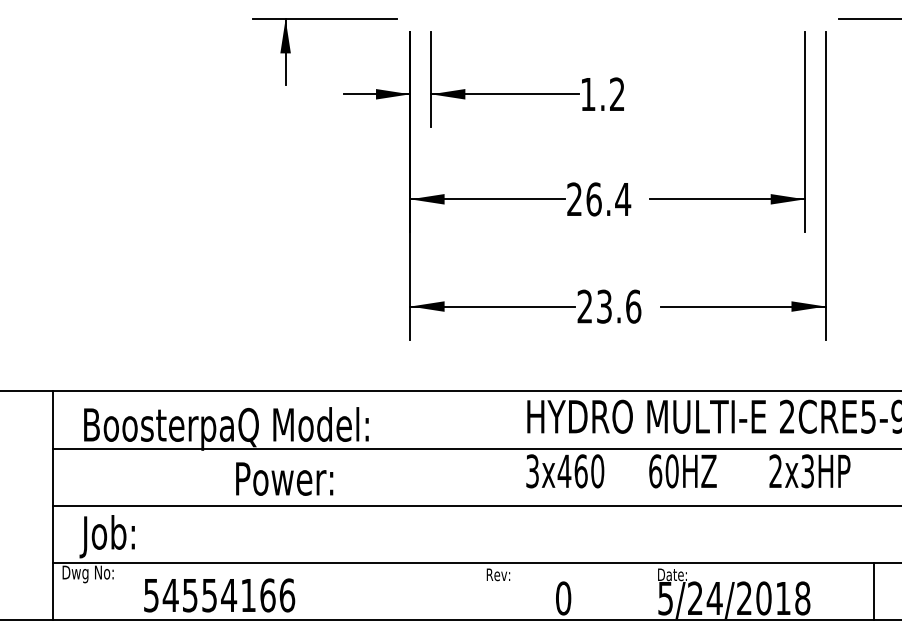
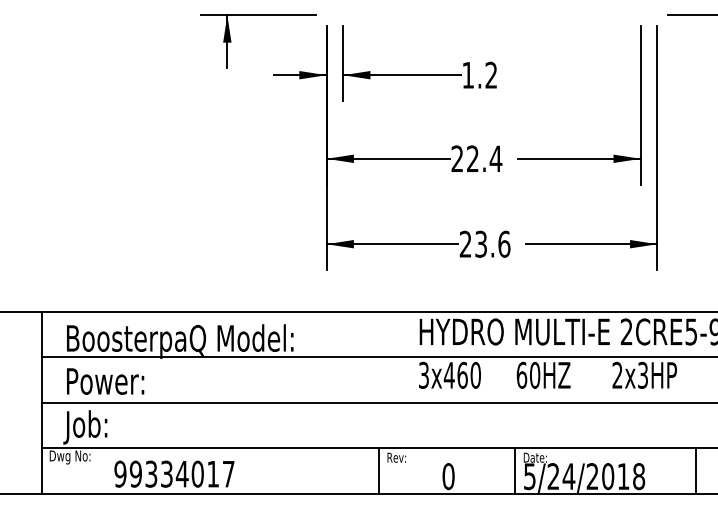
text: (594, 198) -> (473, 158), 26.4 -> 22.4
text: (284, 479) -> (105, 381), moved
line: (476, 590) -> (379, 470), added
line: (646, 590) -> (514, 470), added
text: (219, 594) -> (174, 473), 54554166 -> 99334017

